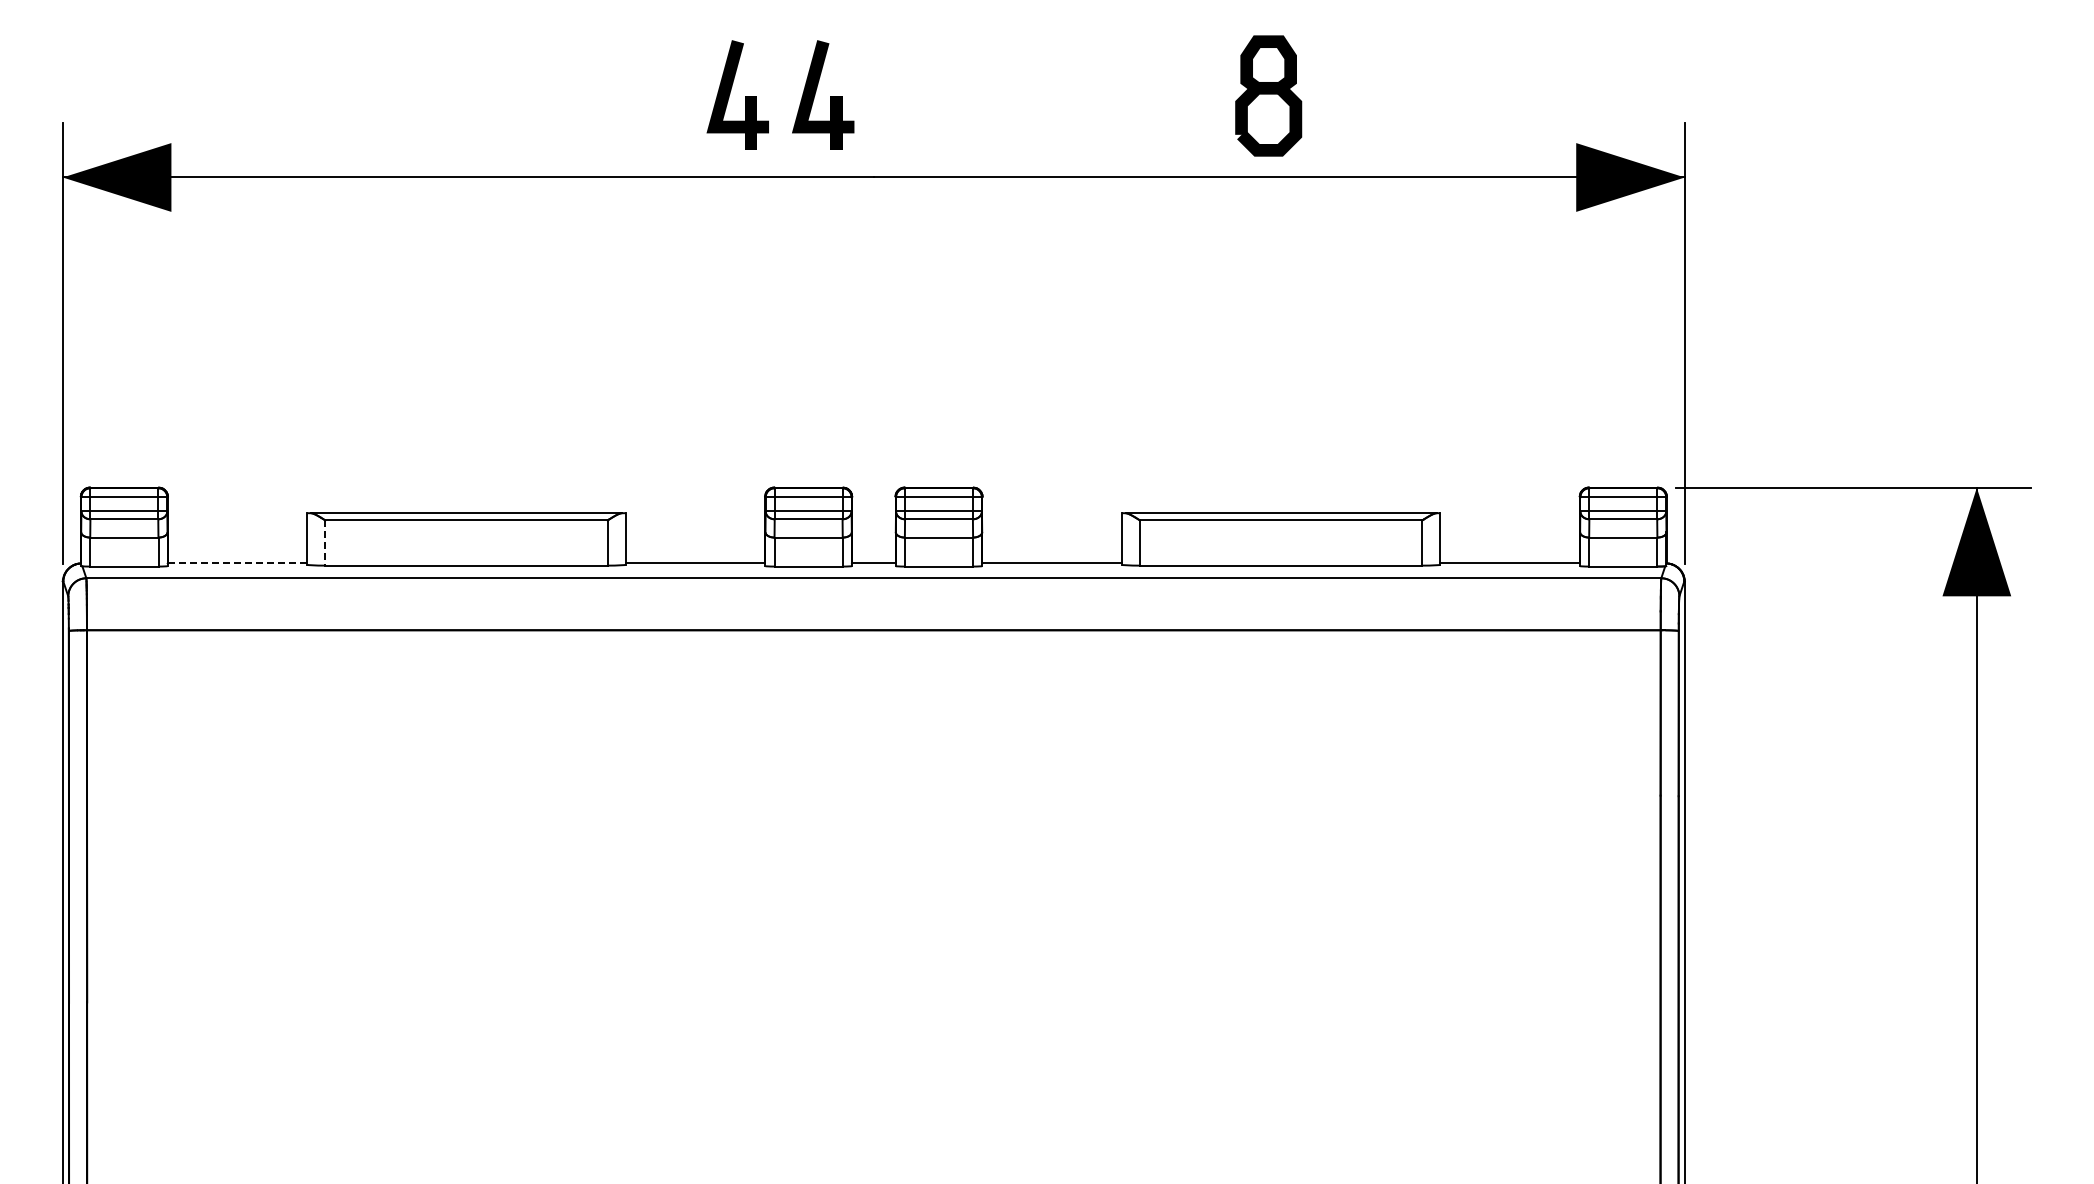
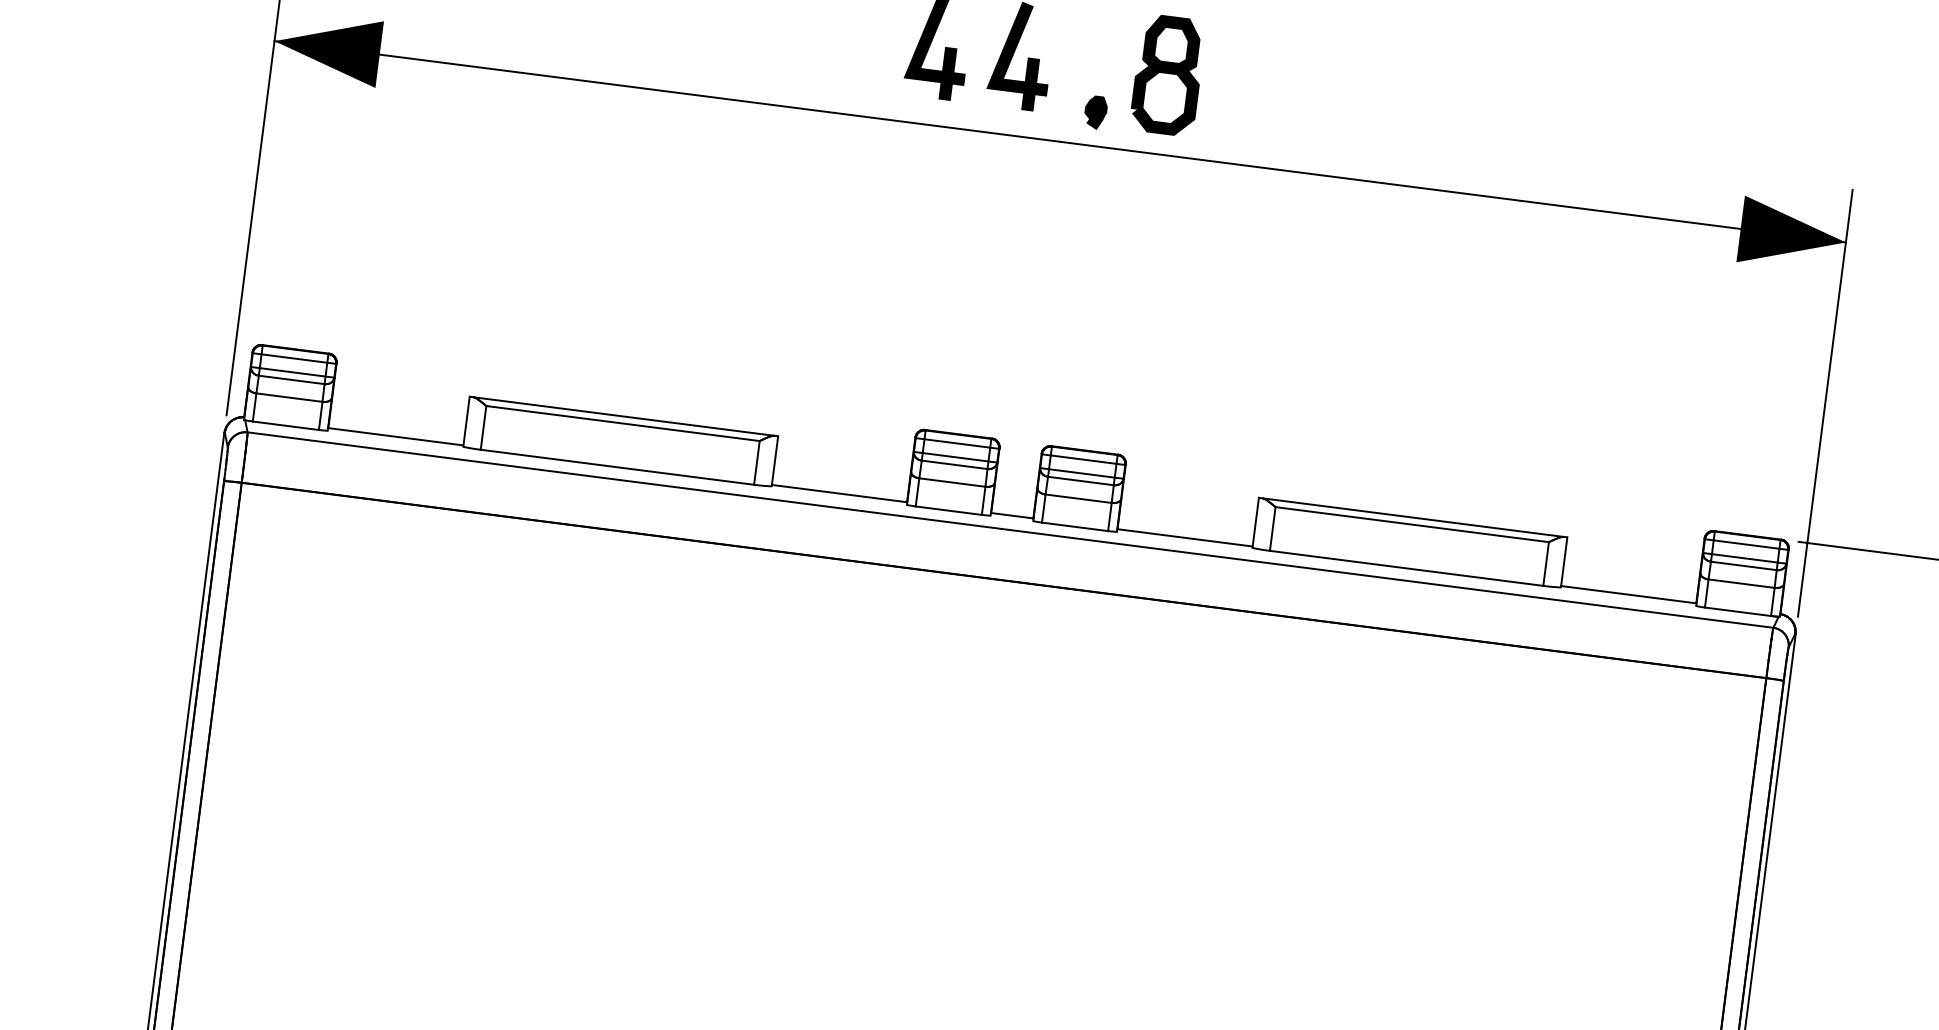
part: (1268, 95) -> (1167, 74), moved
part: (905, 143) -> (1095, 112), added
line: (325, 543) -> (483, 428), dashed -> solid
line: (237, 563) -> (395, 436), dashed -> solid

